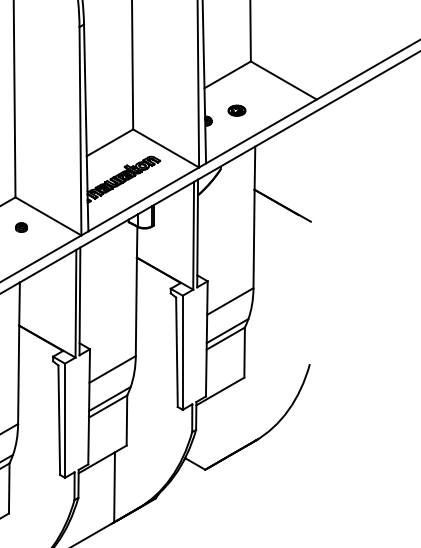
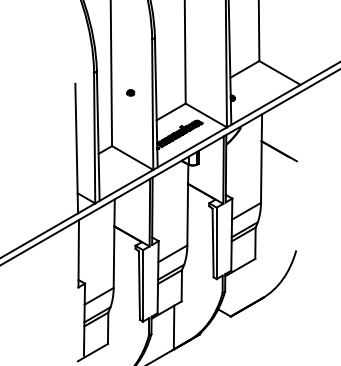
part: (236, 110) -> (250, 91), removed
part: (21, 226) -> (130, 92), moved

